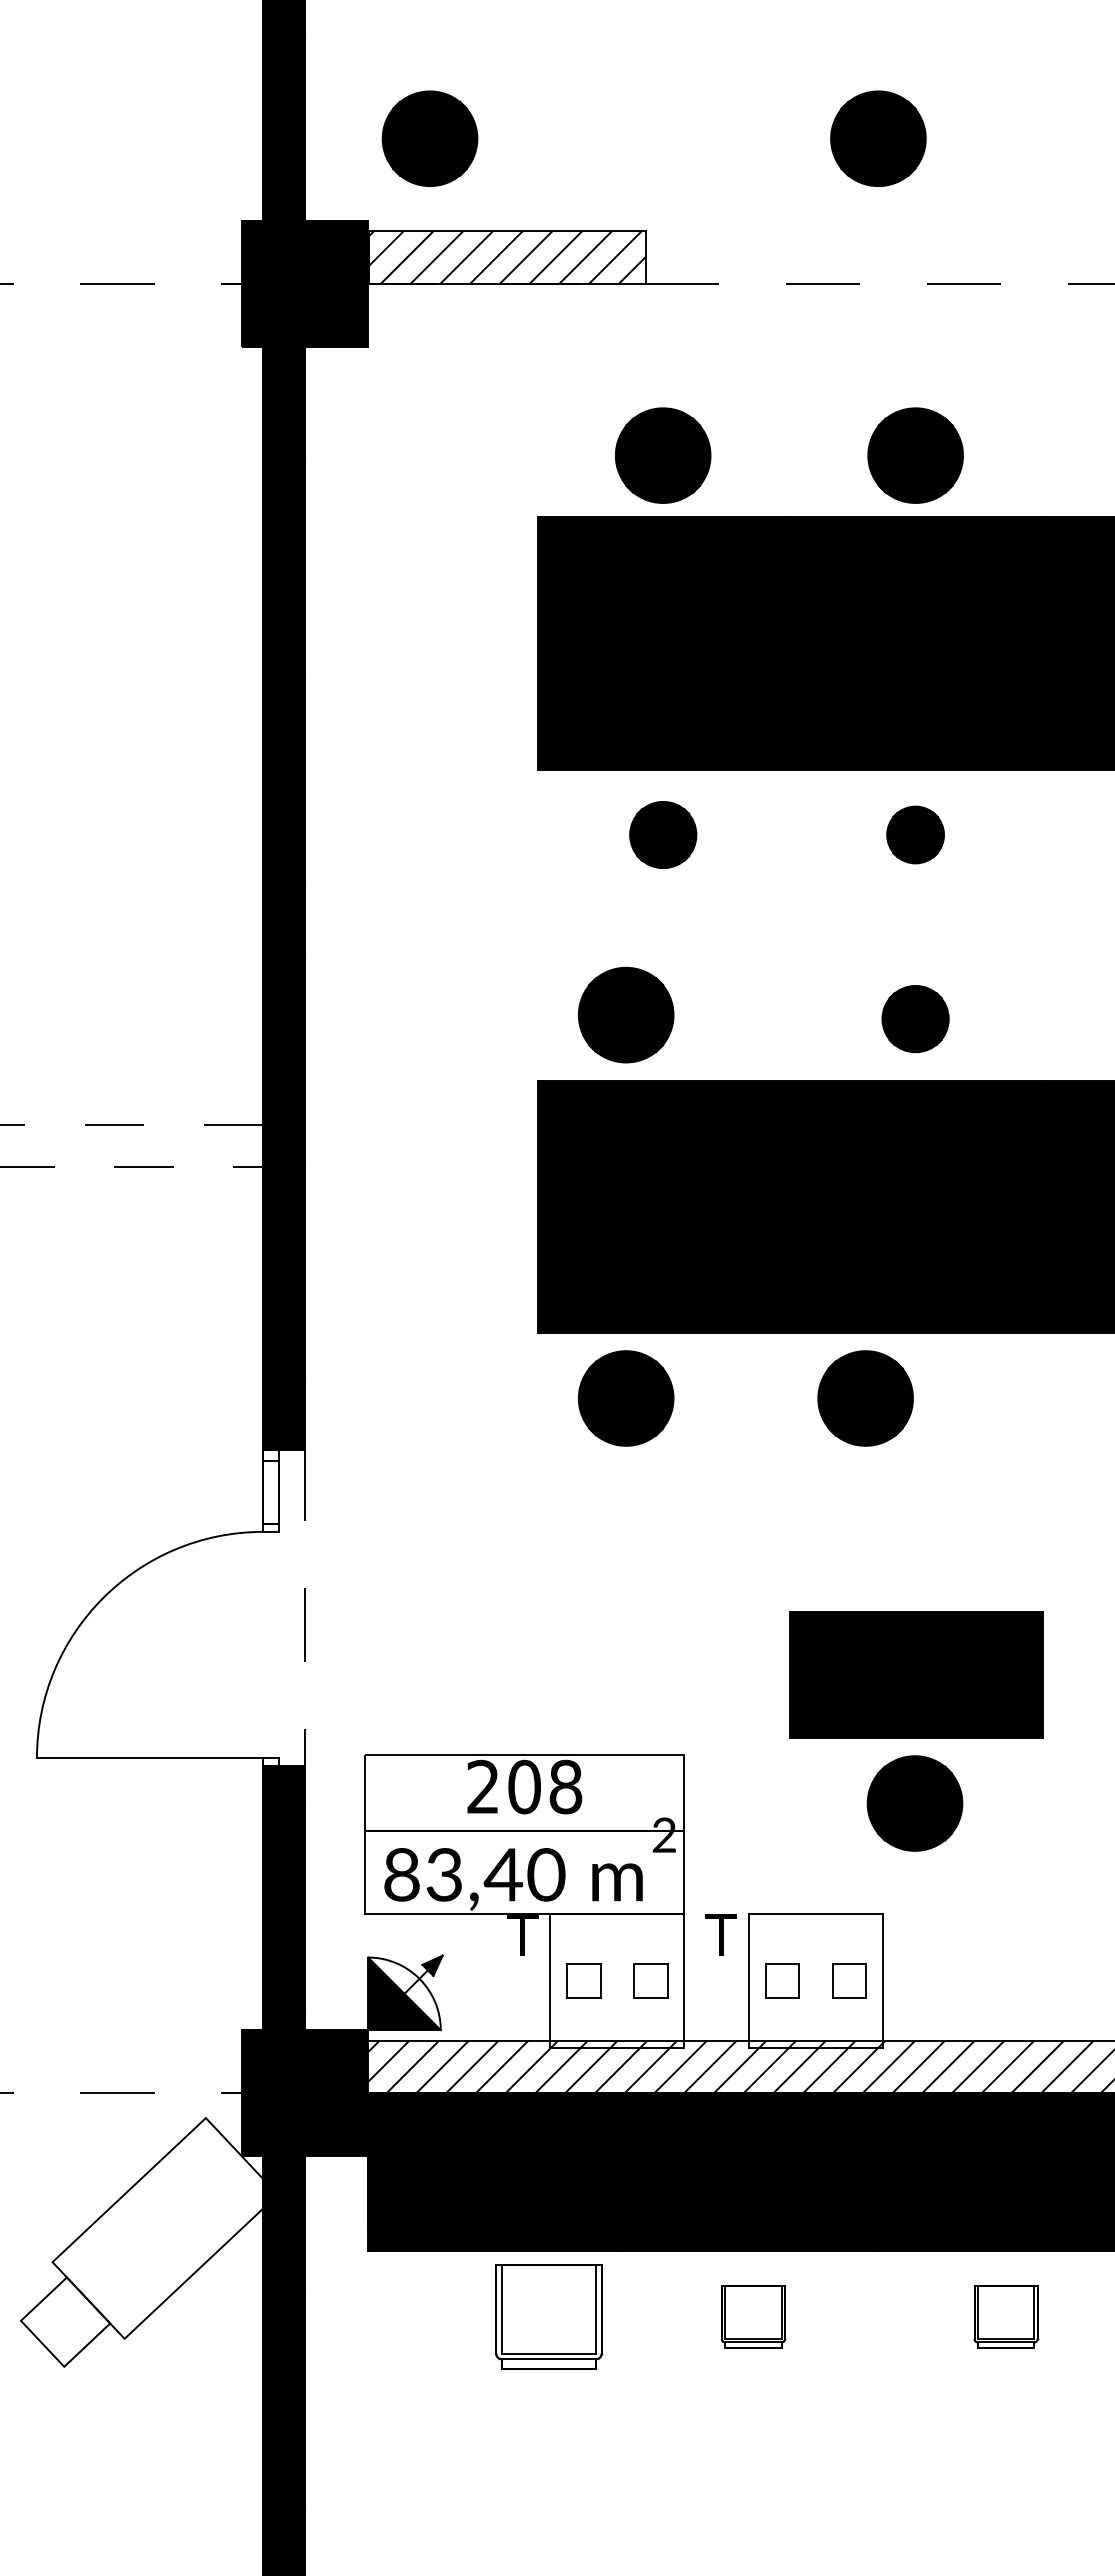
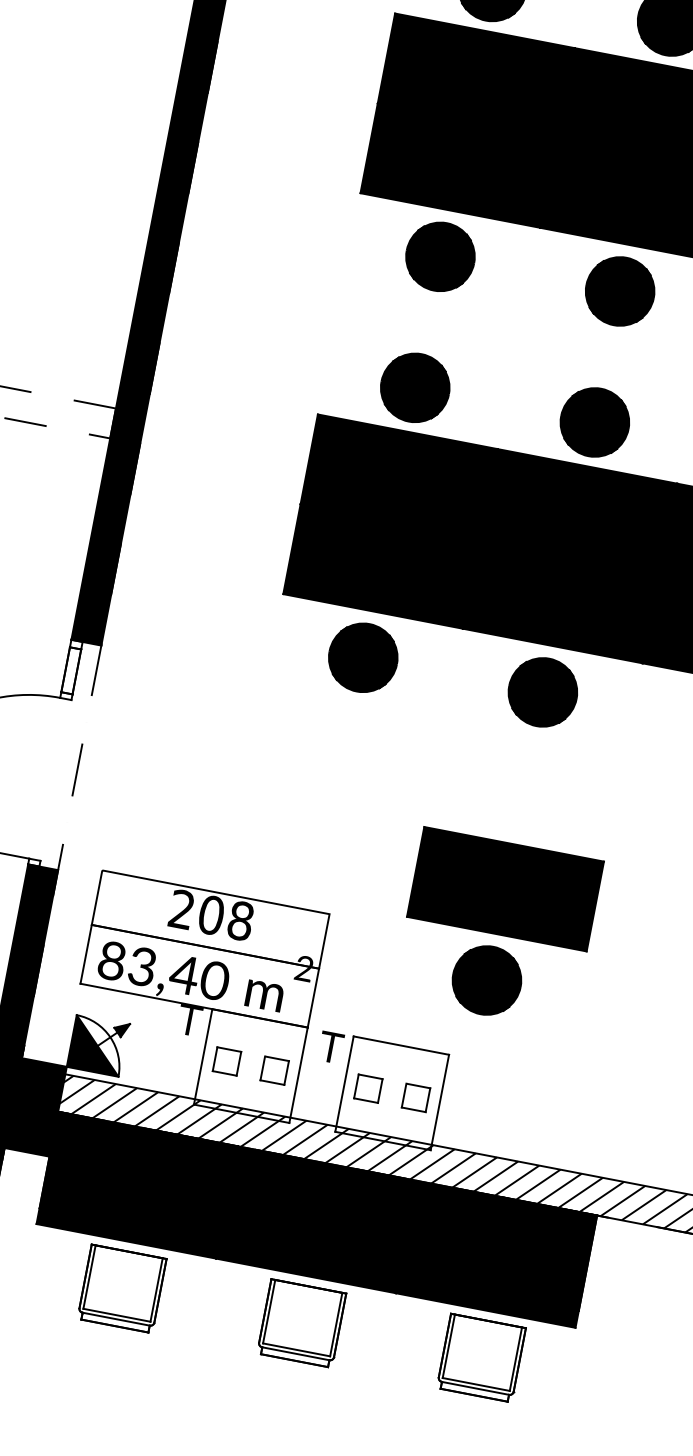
part: (663, 834) -> (440, 256), size x1.43
part: (915, 834) -> (620, 291), size x1.67
part: (626, 1014) -> (415, 387), moved
part: (915, 1018) -> (594, 422), size x1.43
part: (625, 1398) -> (362, 657), moved
part: (865, 1398) -> (542, 692), moved
part: (549, 2316) -> (122, 1288), moved
part: (753, 2316) -> (301, 1323), size x1.67
part: (1006, 2316) -> (481, 1358), size x1.67

